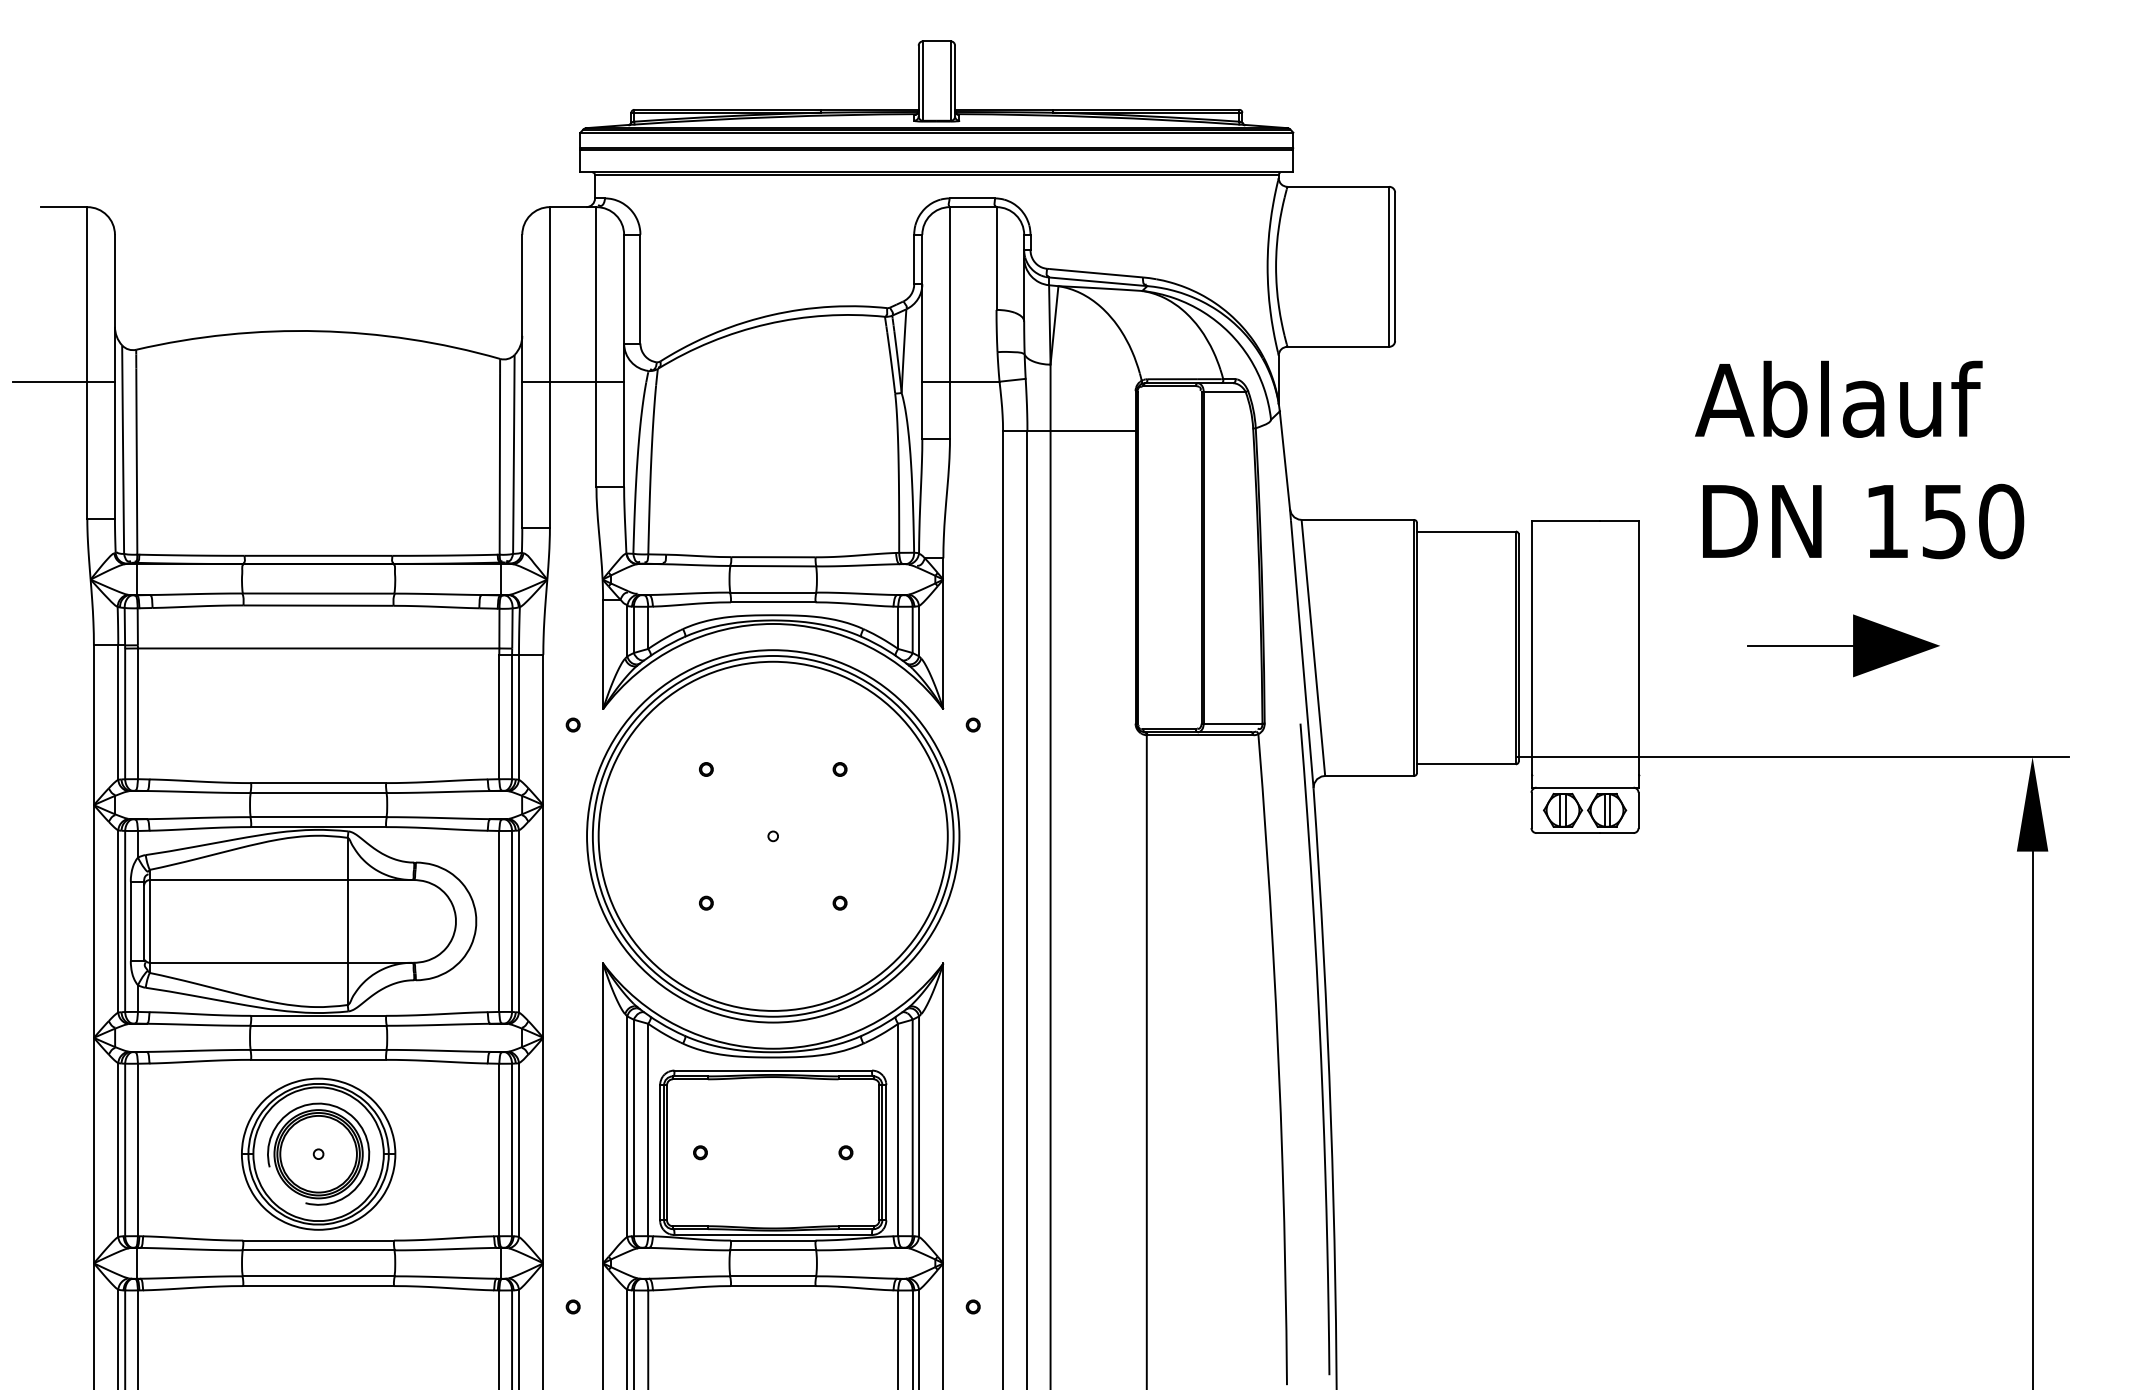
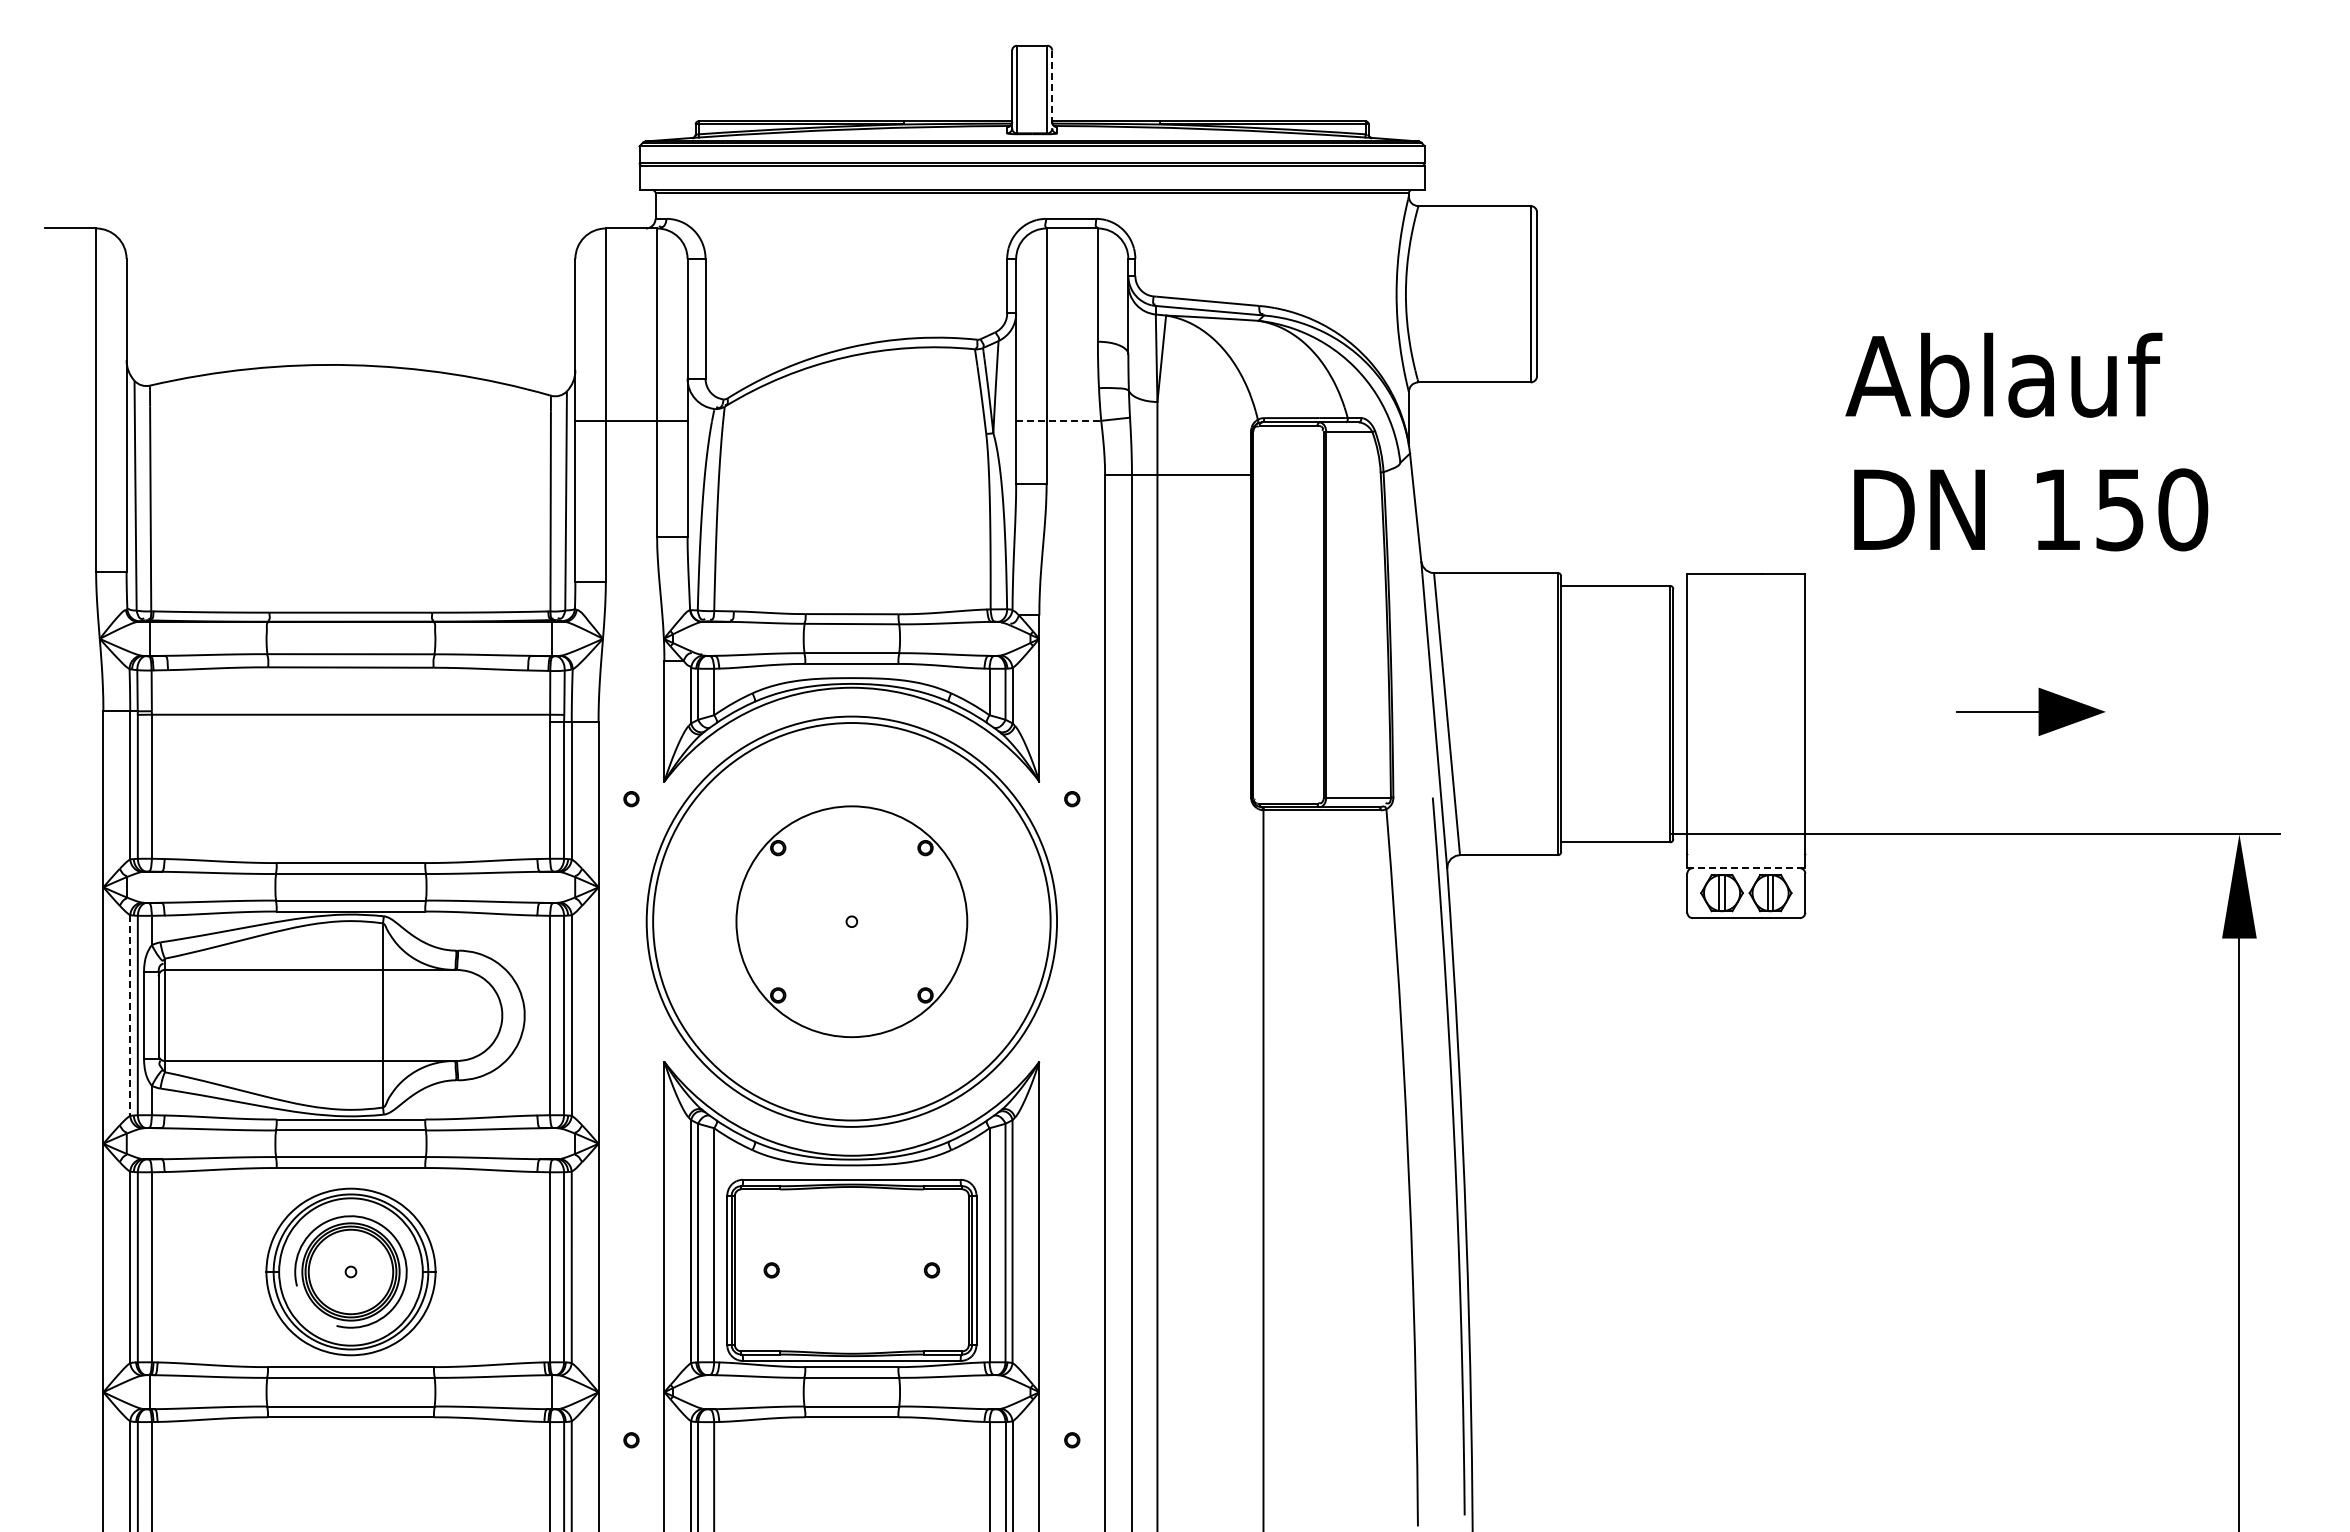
line: (955, 81) -> (1052, 89), solid -> dashed
line: (64, 381) -> (70, 420), removed
line: (960, 381) -> (1058, 420), solid -> dashed
text: (1859, 459) -> (2026, 441), moved
part: (1843, 645) -> (2031, 711), size x0.7
line: (1585, 788) -> (1746, 868), solid -> dashed
circle: (772, 836) -> (851, 921), size x0.6
line: (118, 922) -> (130, 1016), solid -> dashed

